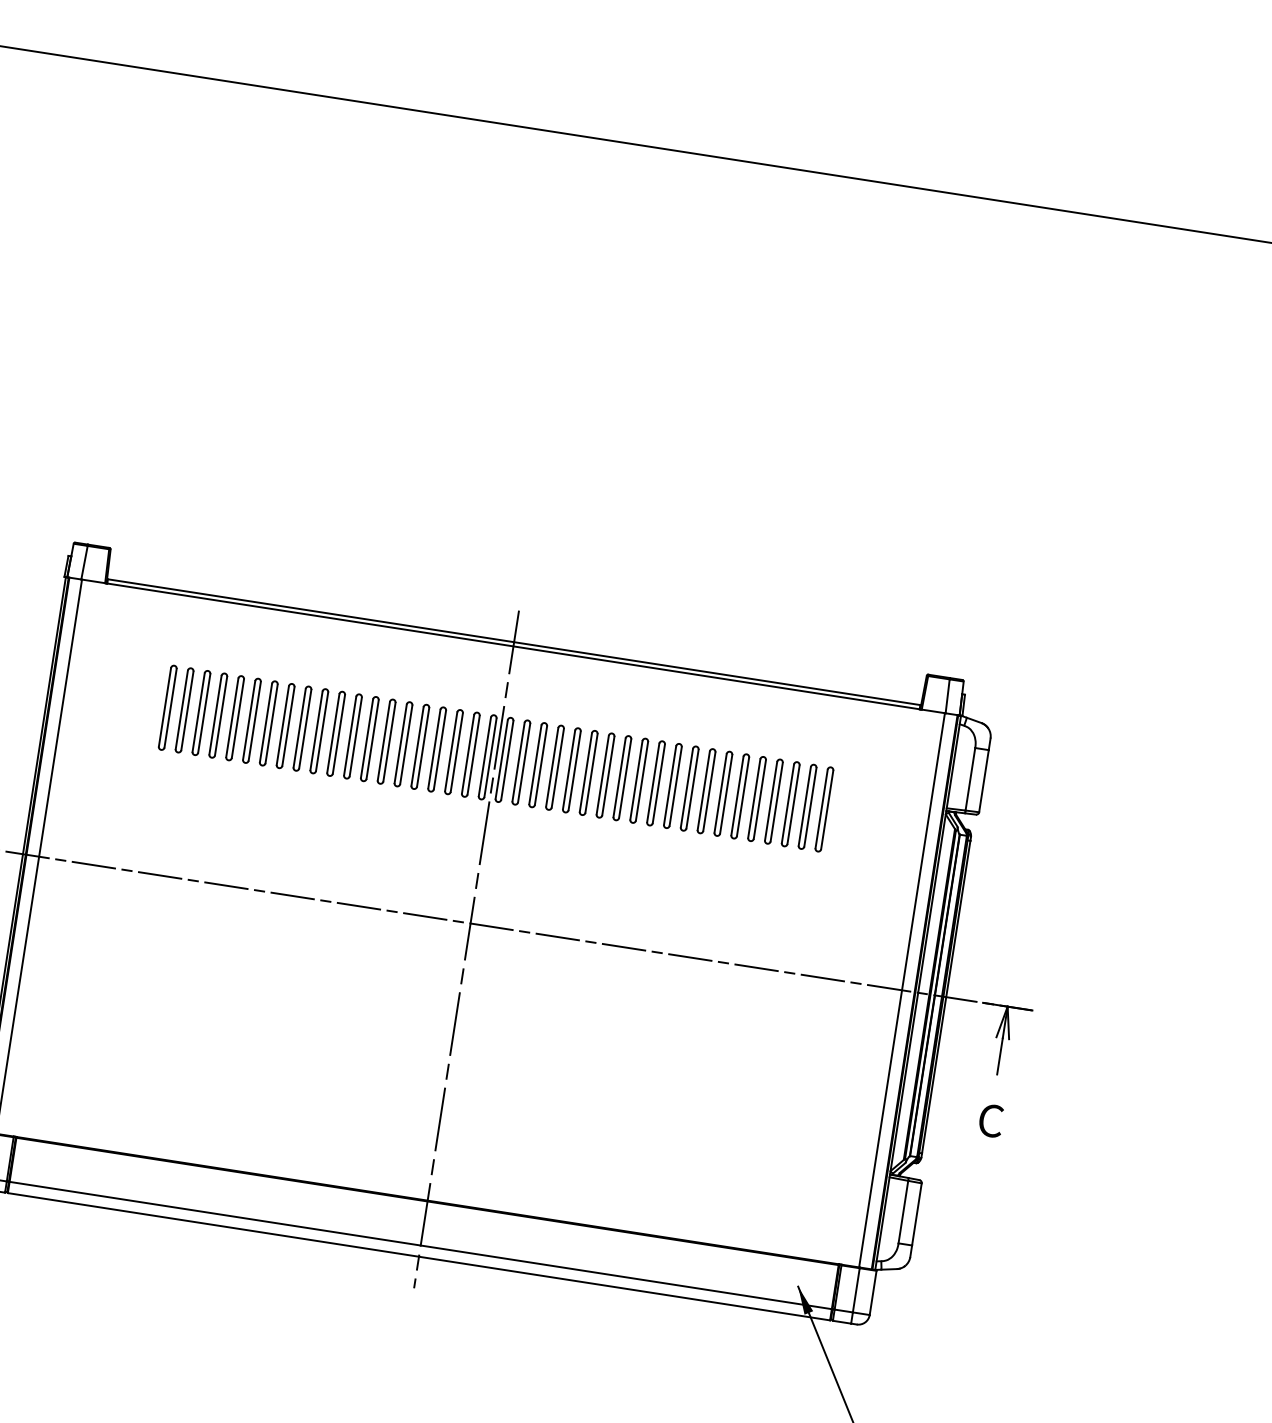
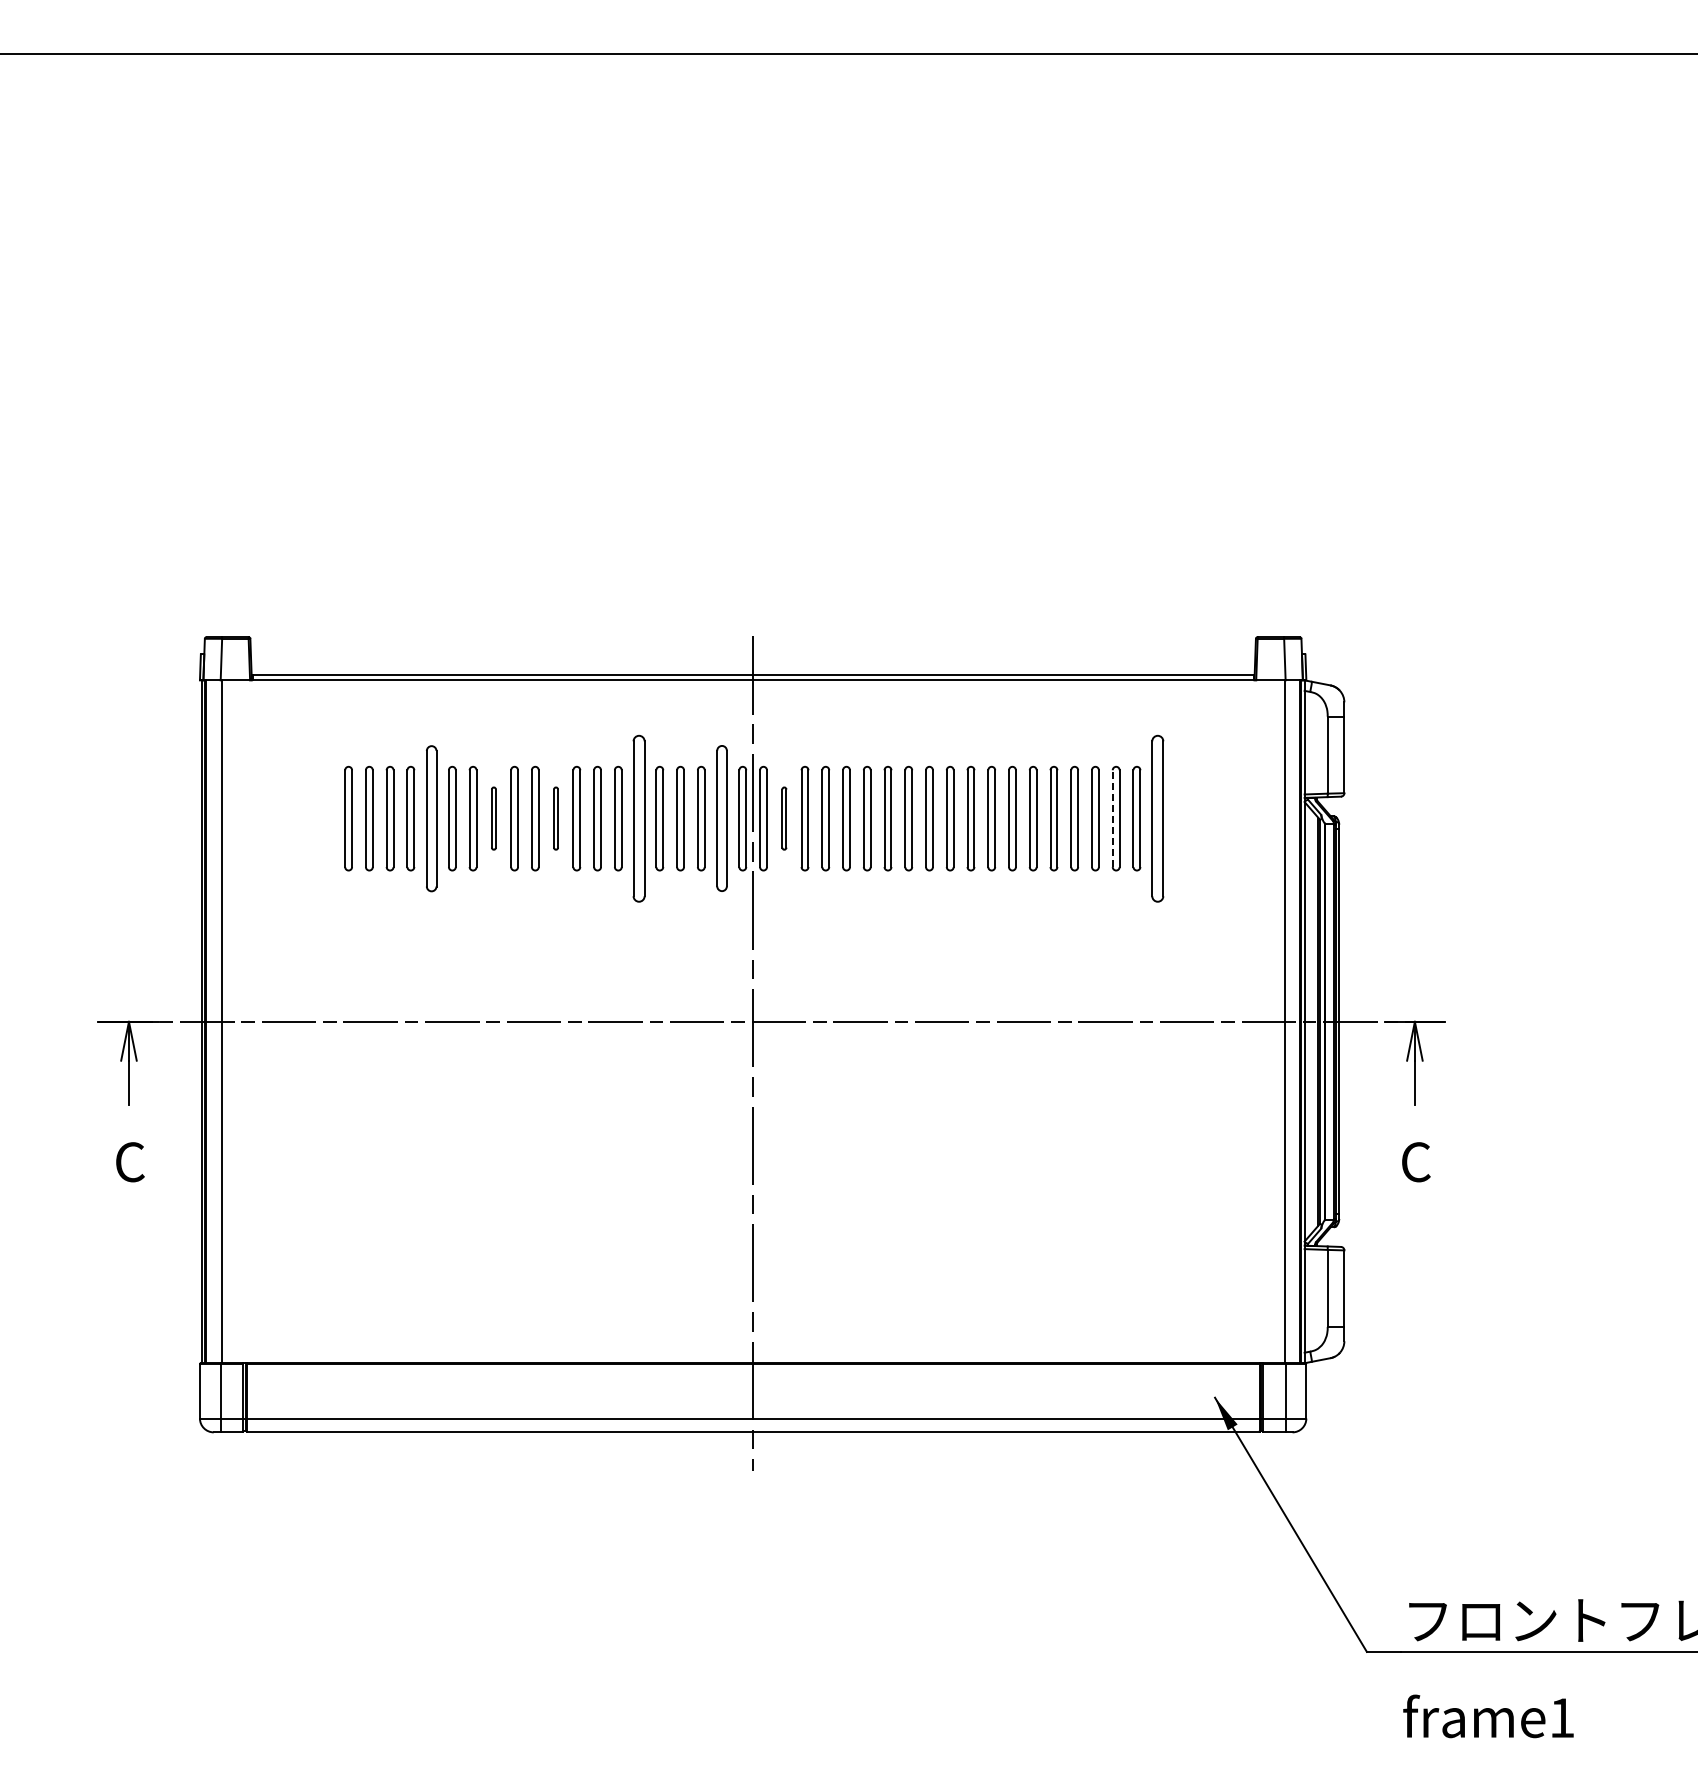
part: (235, 718) -> (431, 818), size x1.4
part: (285, 725) -> (493, 818), size x0.6
part: (335, 733) -> (555, 818), size x0.6
part: (403, 744) -> (638, 818), size x1.6
part: (470, 754) -> (721, 818), size x1.4
part: (521, 762) -> (784, 818), size x0.6
line: (787, 803) -> (1112, 818), solid -> dashed
part: (824, 809) -> (1157, 818), size x1.6

